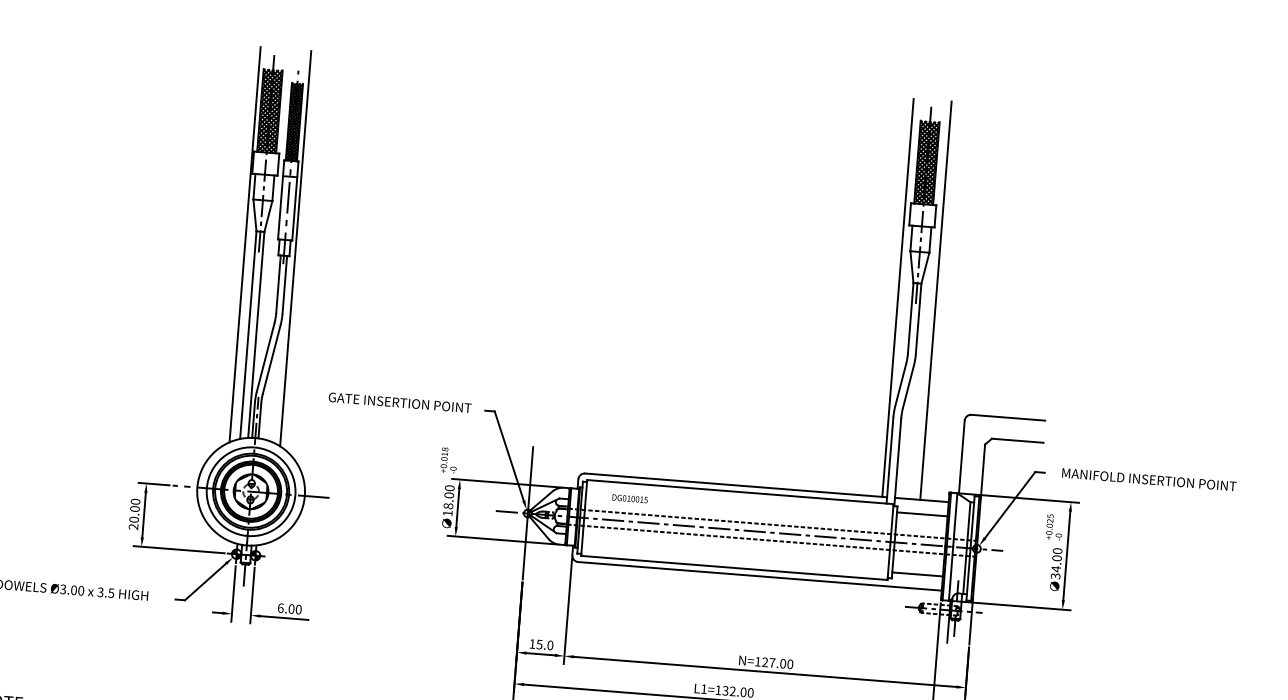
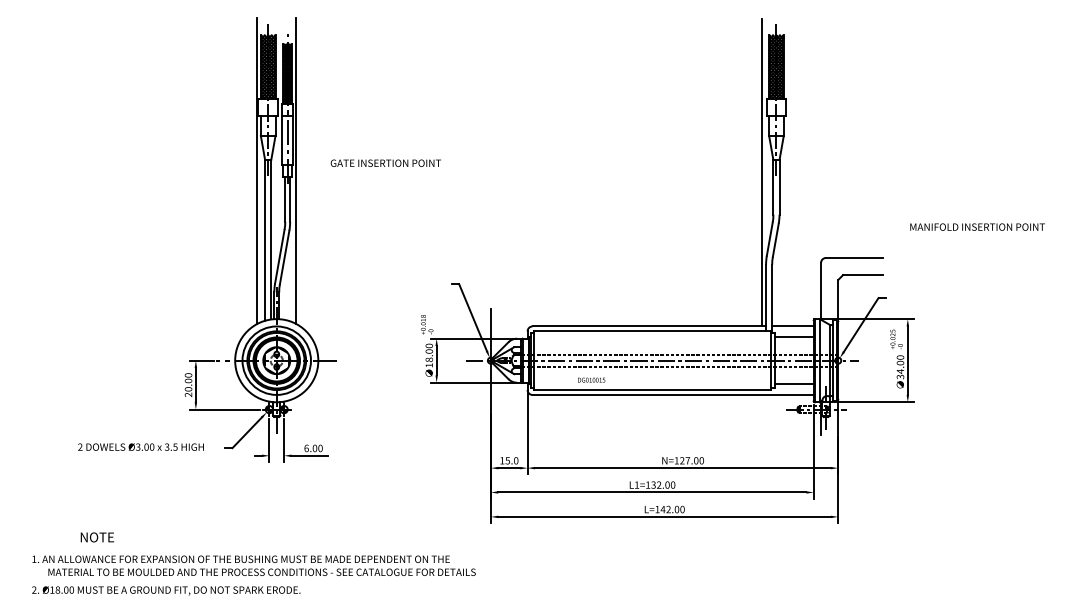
line: (935, 300) -> (791, 172), removed
text: (399, 401) -> (385, 162), moved
text: (1149, 478) -> (977, 226), moved
text: (630, 497) -> (591, 379), moved

